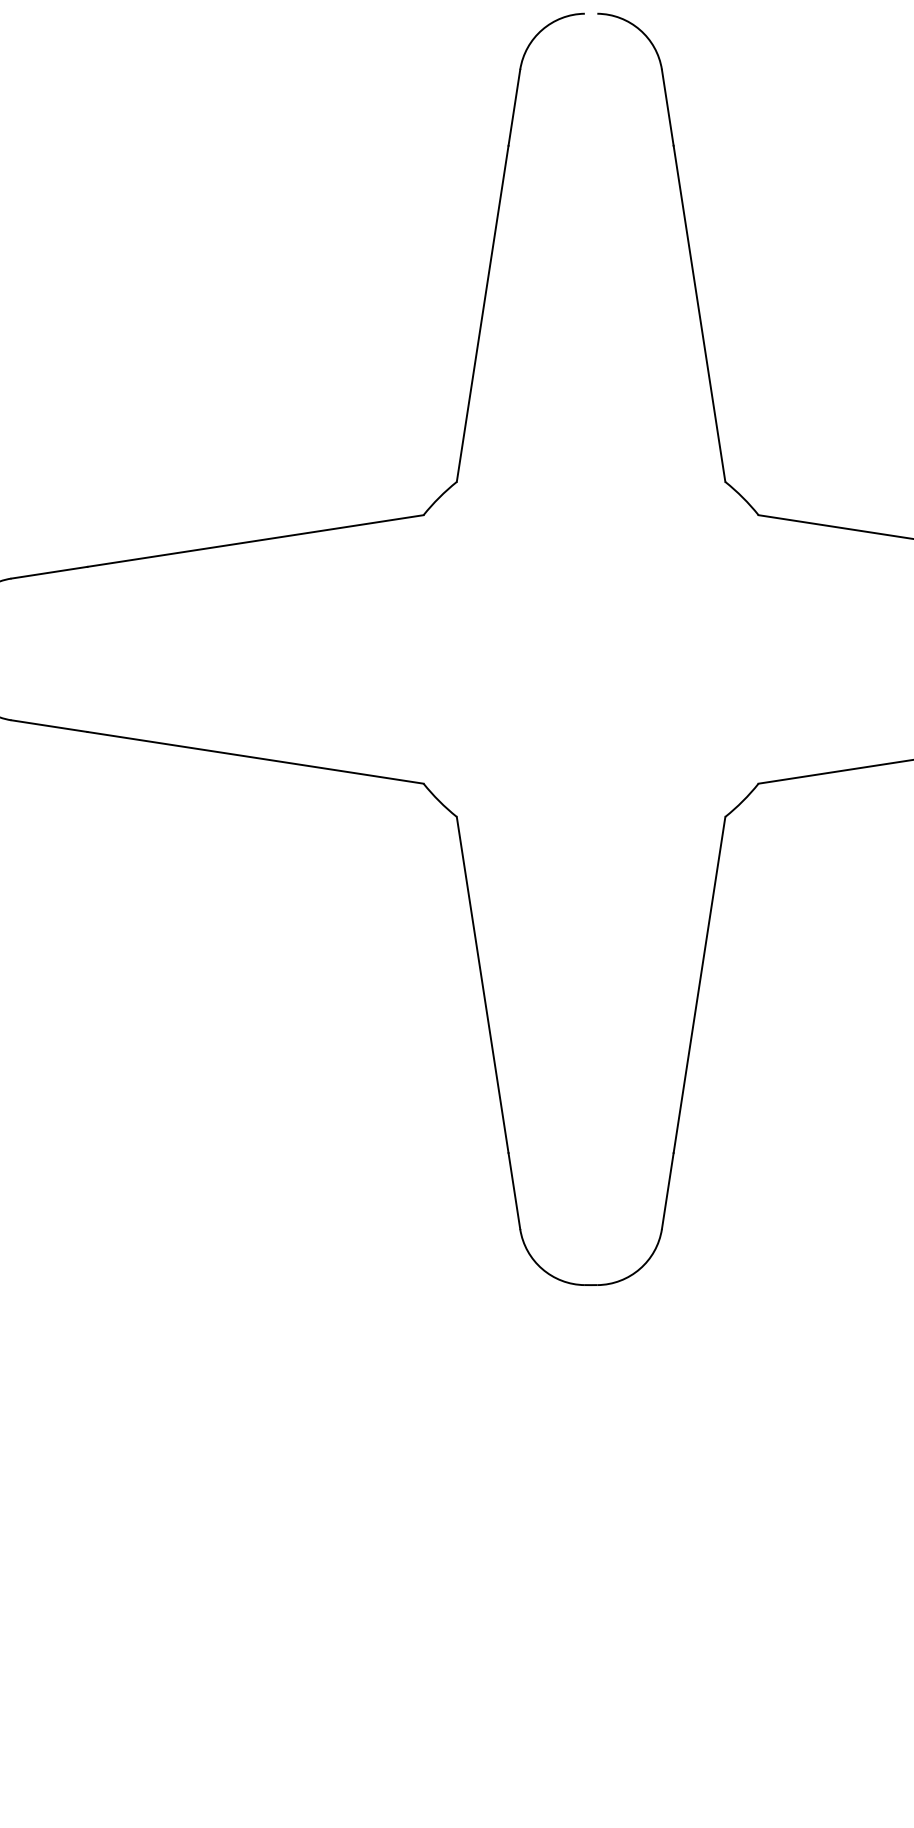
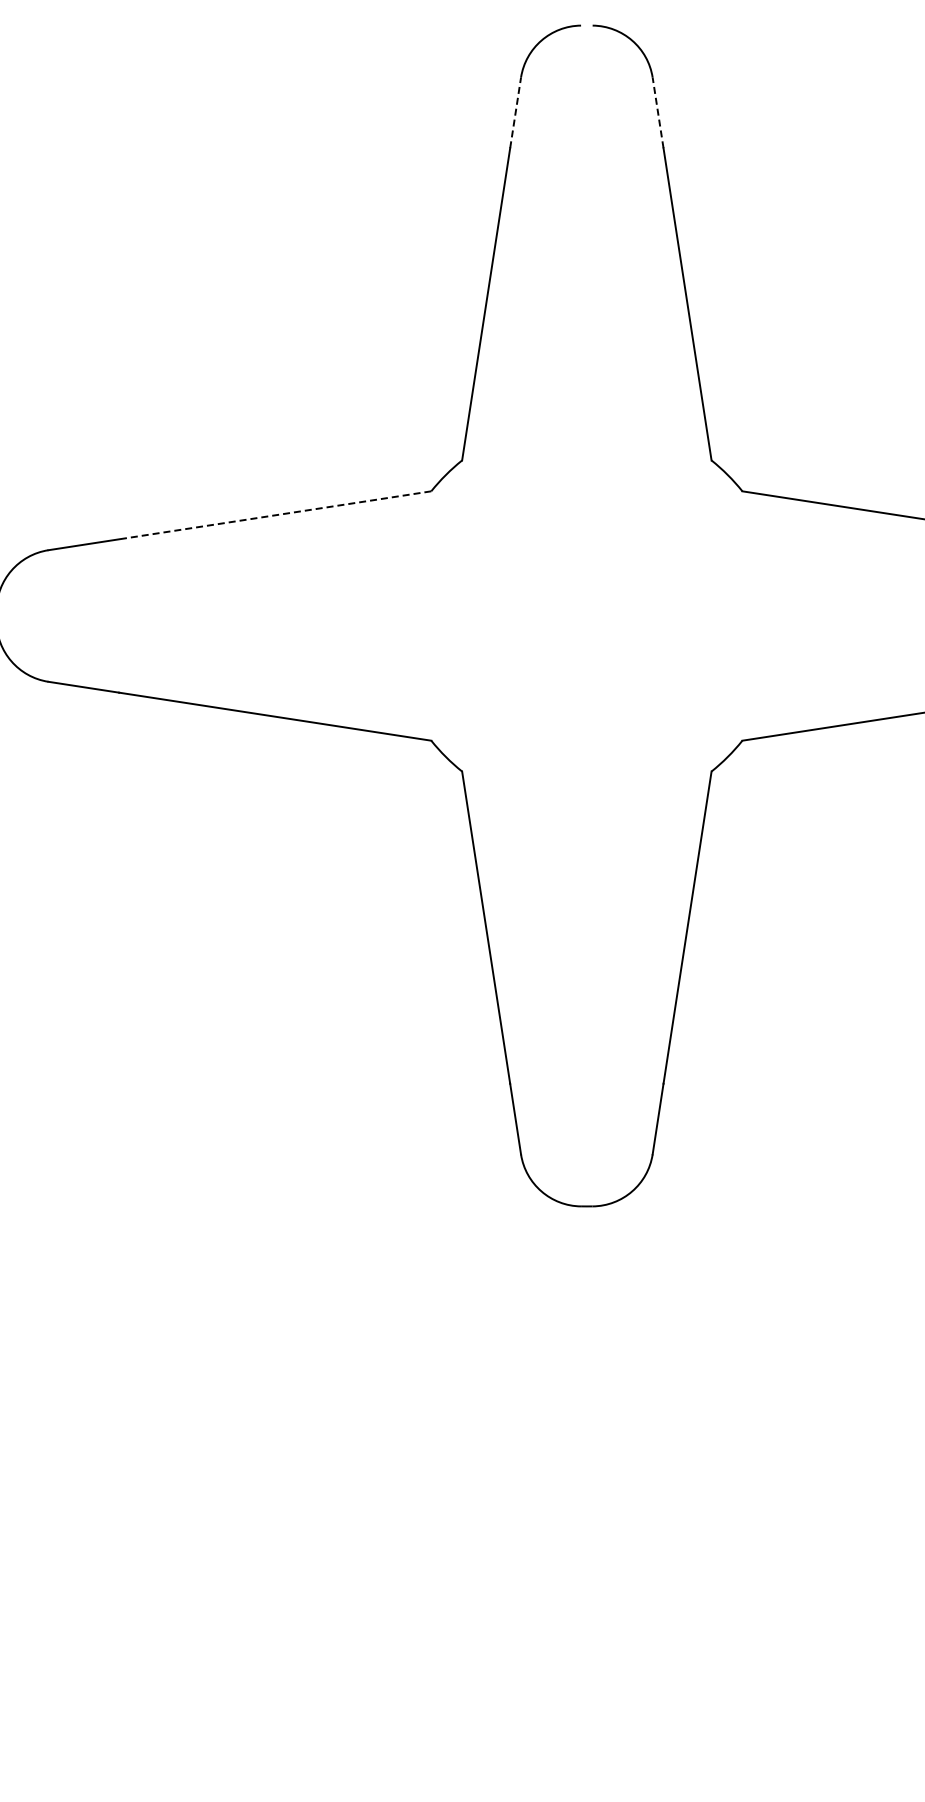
line: (514, 107) -> (515, 112), solid -> dashed
line: (668, 107) -> (658, 112), solid -> dashed
line: (255, 541) -> (275, 515), solid -> dashed

